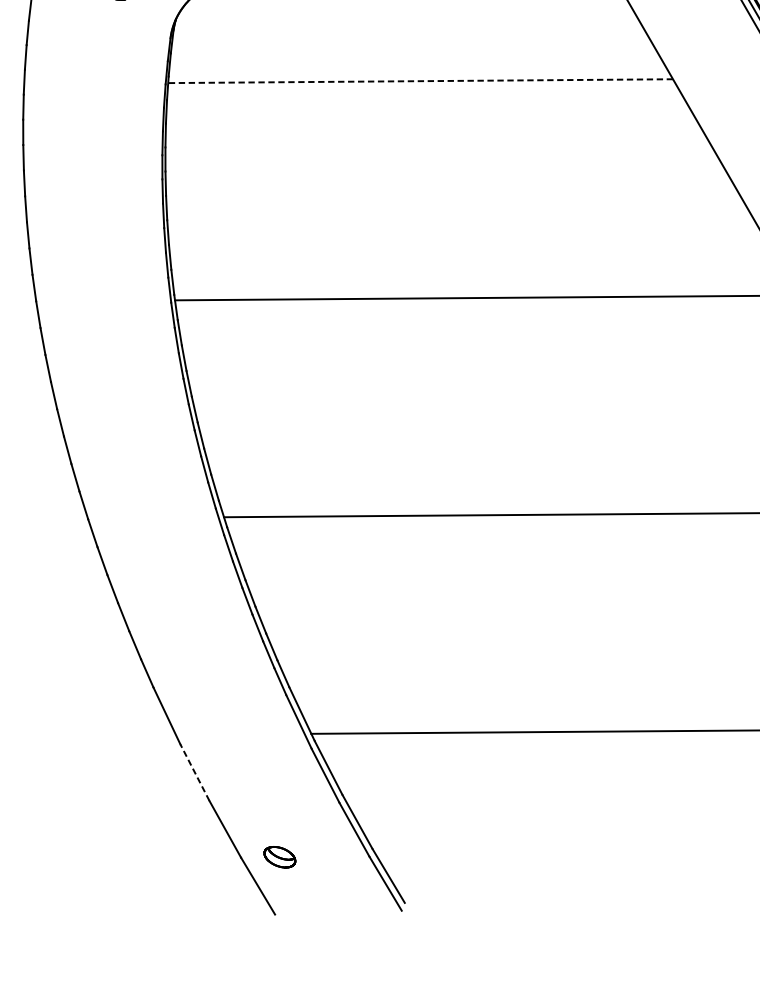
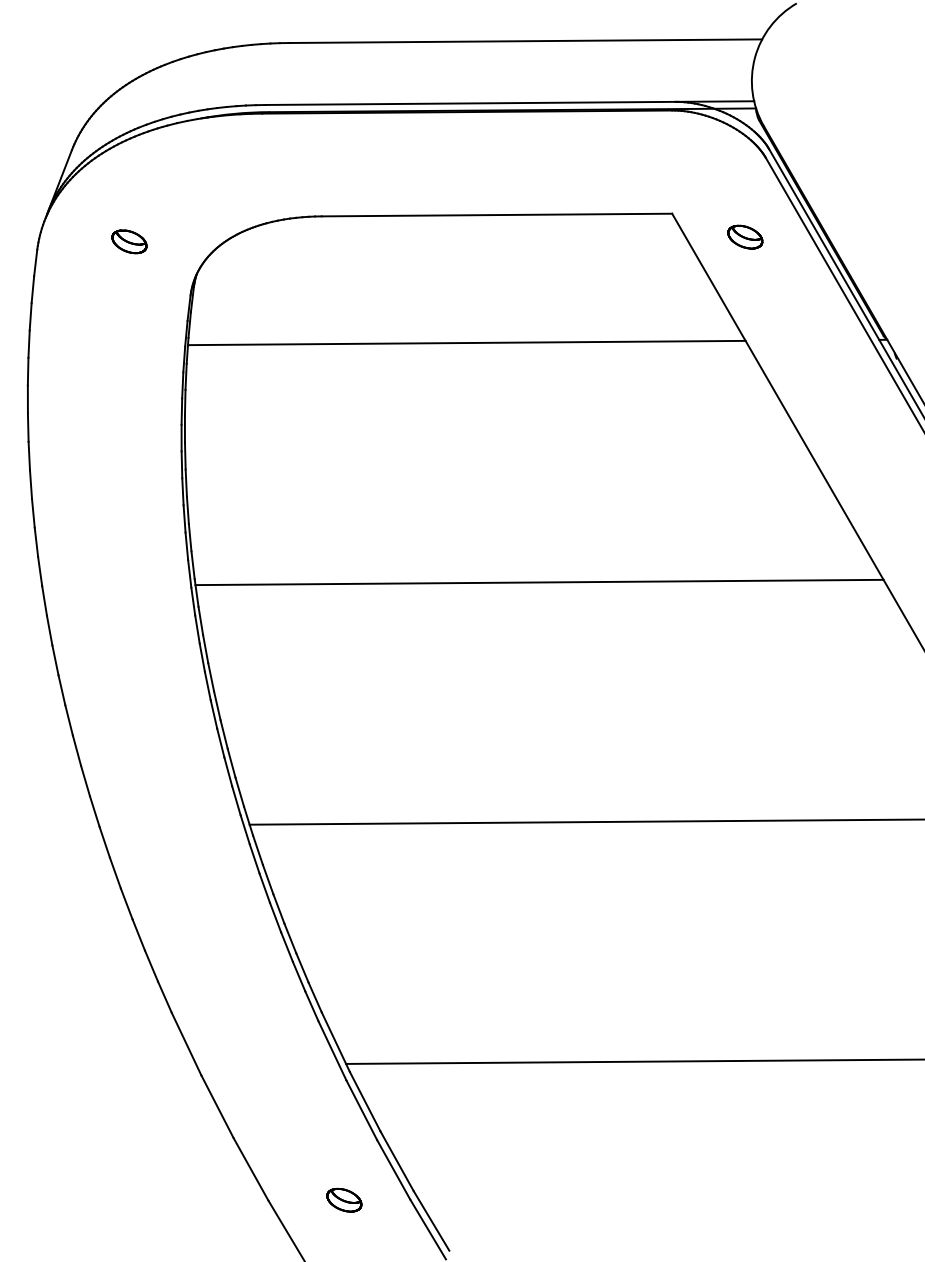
line: (420, 81) -> (466, 343), dashed -> solid
line: (194, 772) -> (217, 1106), dashed -> solid
part: (280, 856) -> (344, 1199), moved

